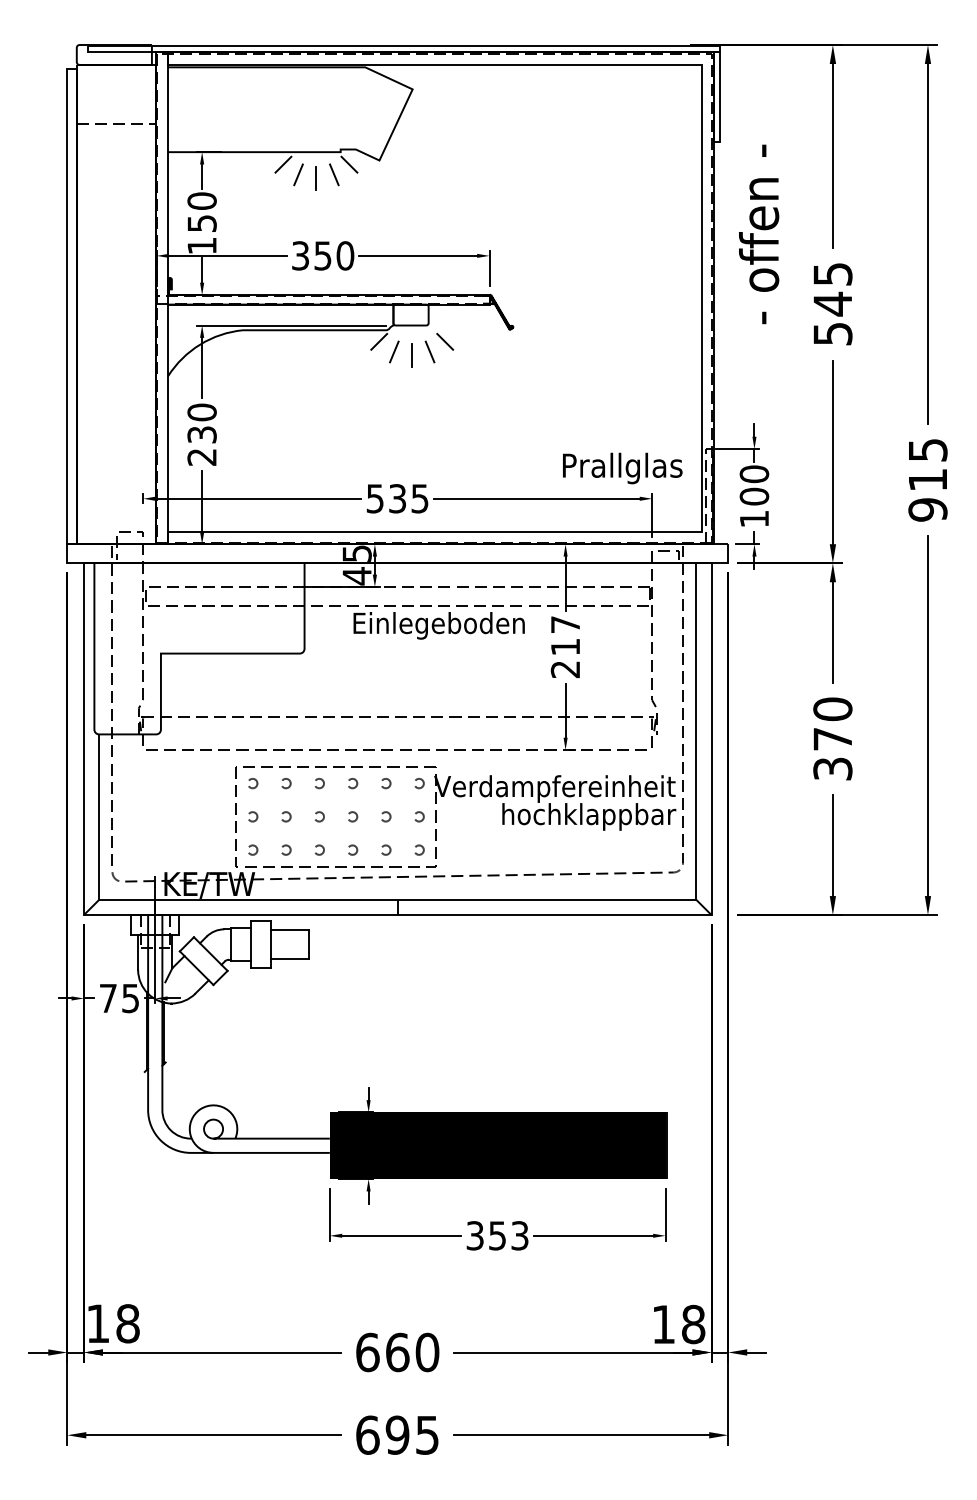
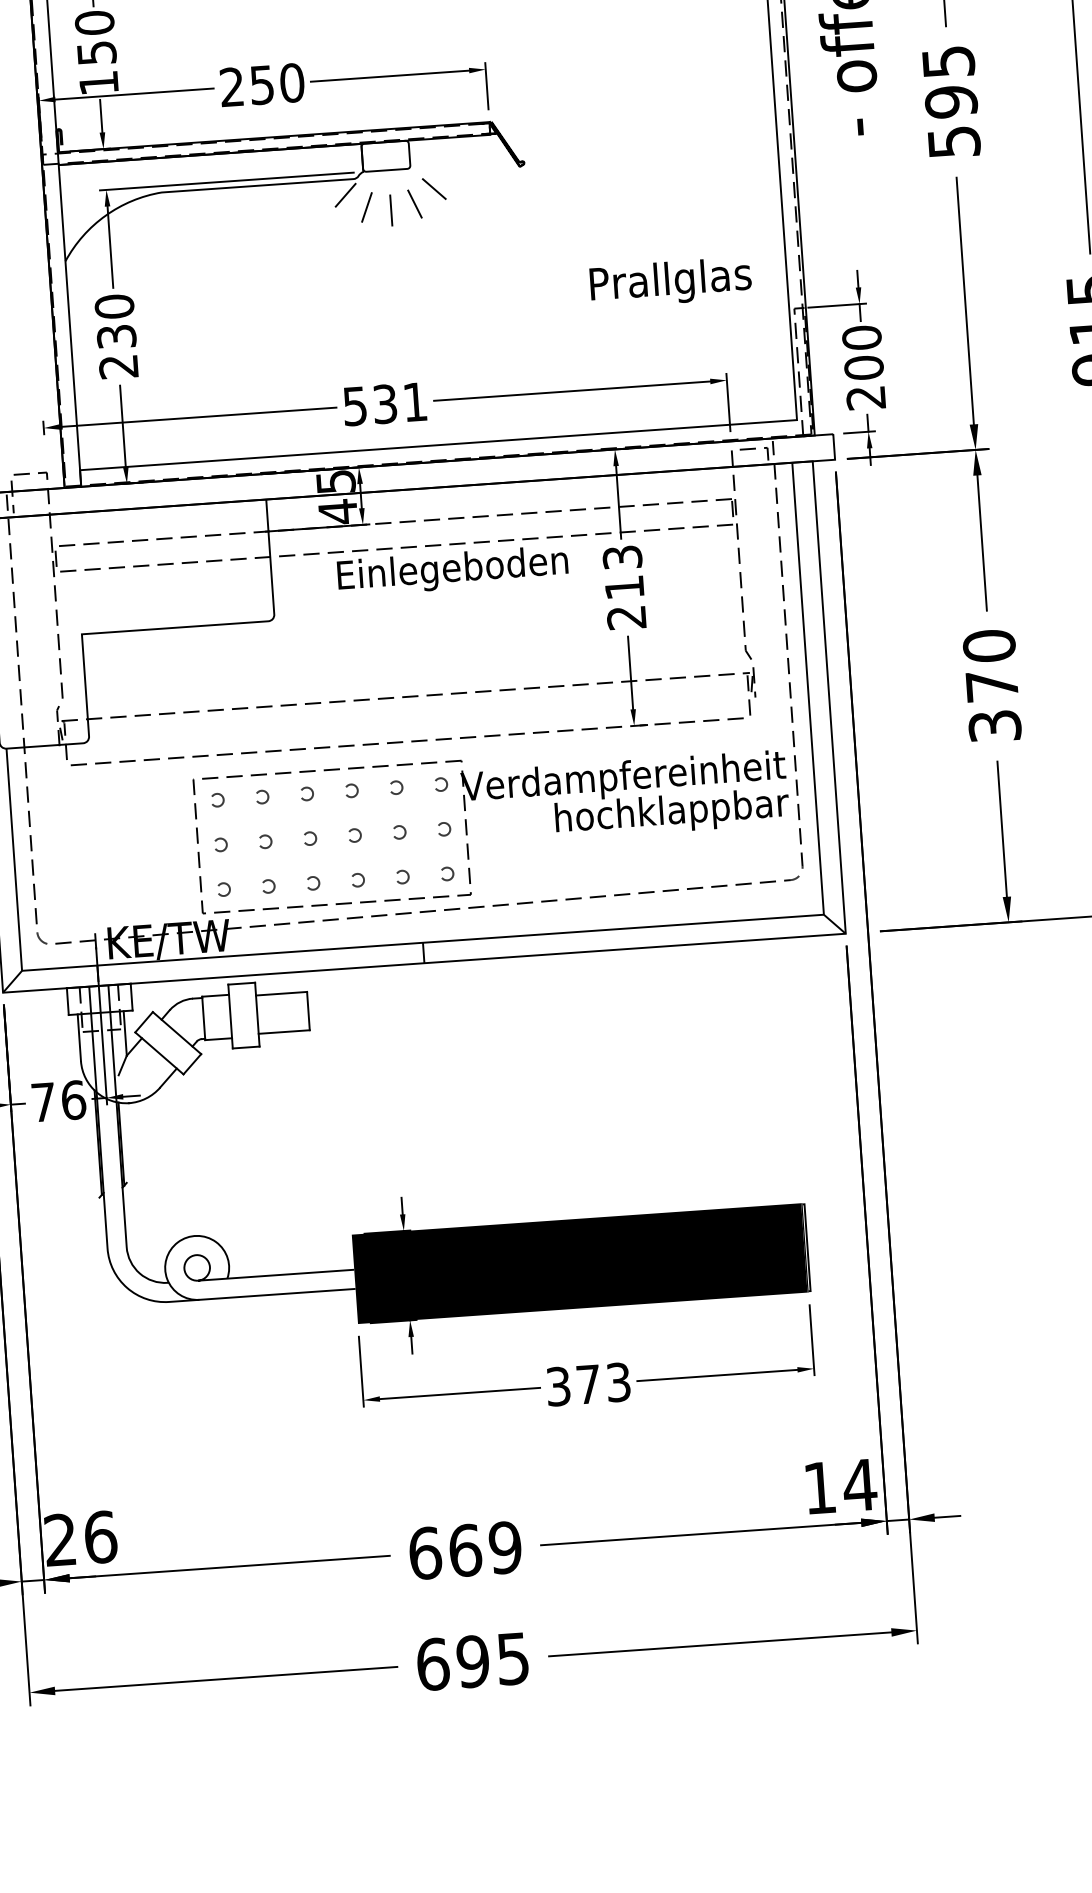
text: (300, 255) -> (231, 86), 350 -> 250
text: (832, 303) -> (950, 101), 545 -> 595
text: (622, 468) -> (670, 282), moved
text: (419, 498) -> (414, 401), 535 -> 531
text: (753, 519) -> (864, 398), 100 -> 200
text: (565, 624) -> (622, 557), 217 -> 213
text: (130, 998) -> (73, 1100), 75 -> 76
text: (497, 1235) -> (588, 1384), 353 -> 373
text: (113, 1323) -> (81, 1538), 18 -> 26
text: (693, 1324) -> (859, 1485), 18 -> 14
text: (427, 1352) -> (505, 1547), 660 -> 669

